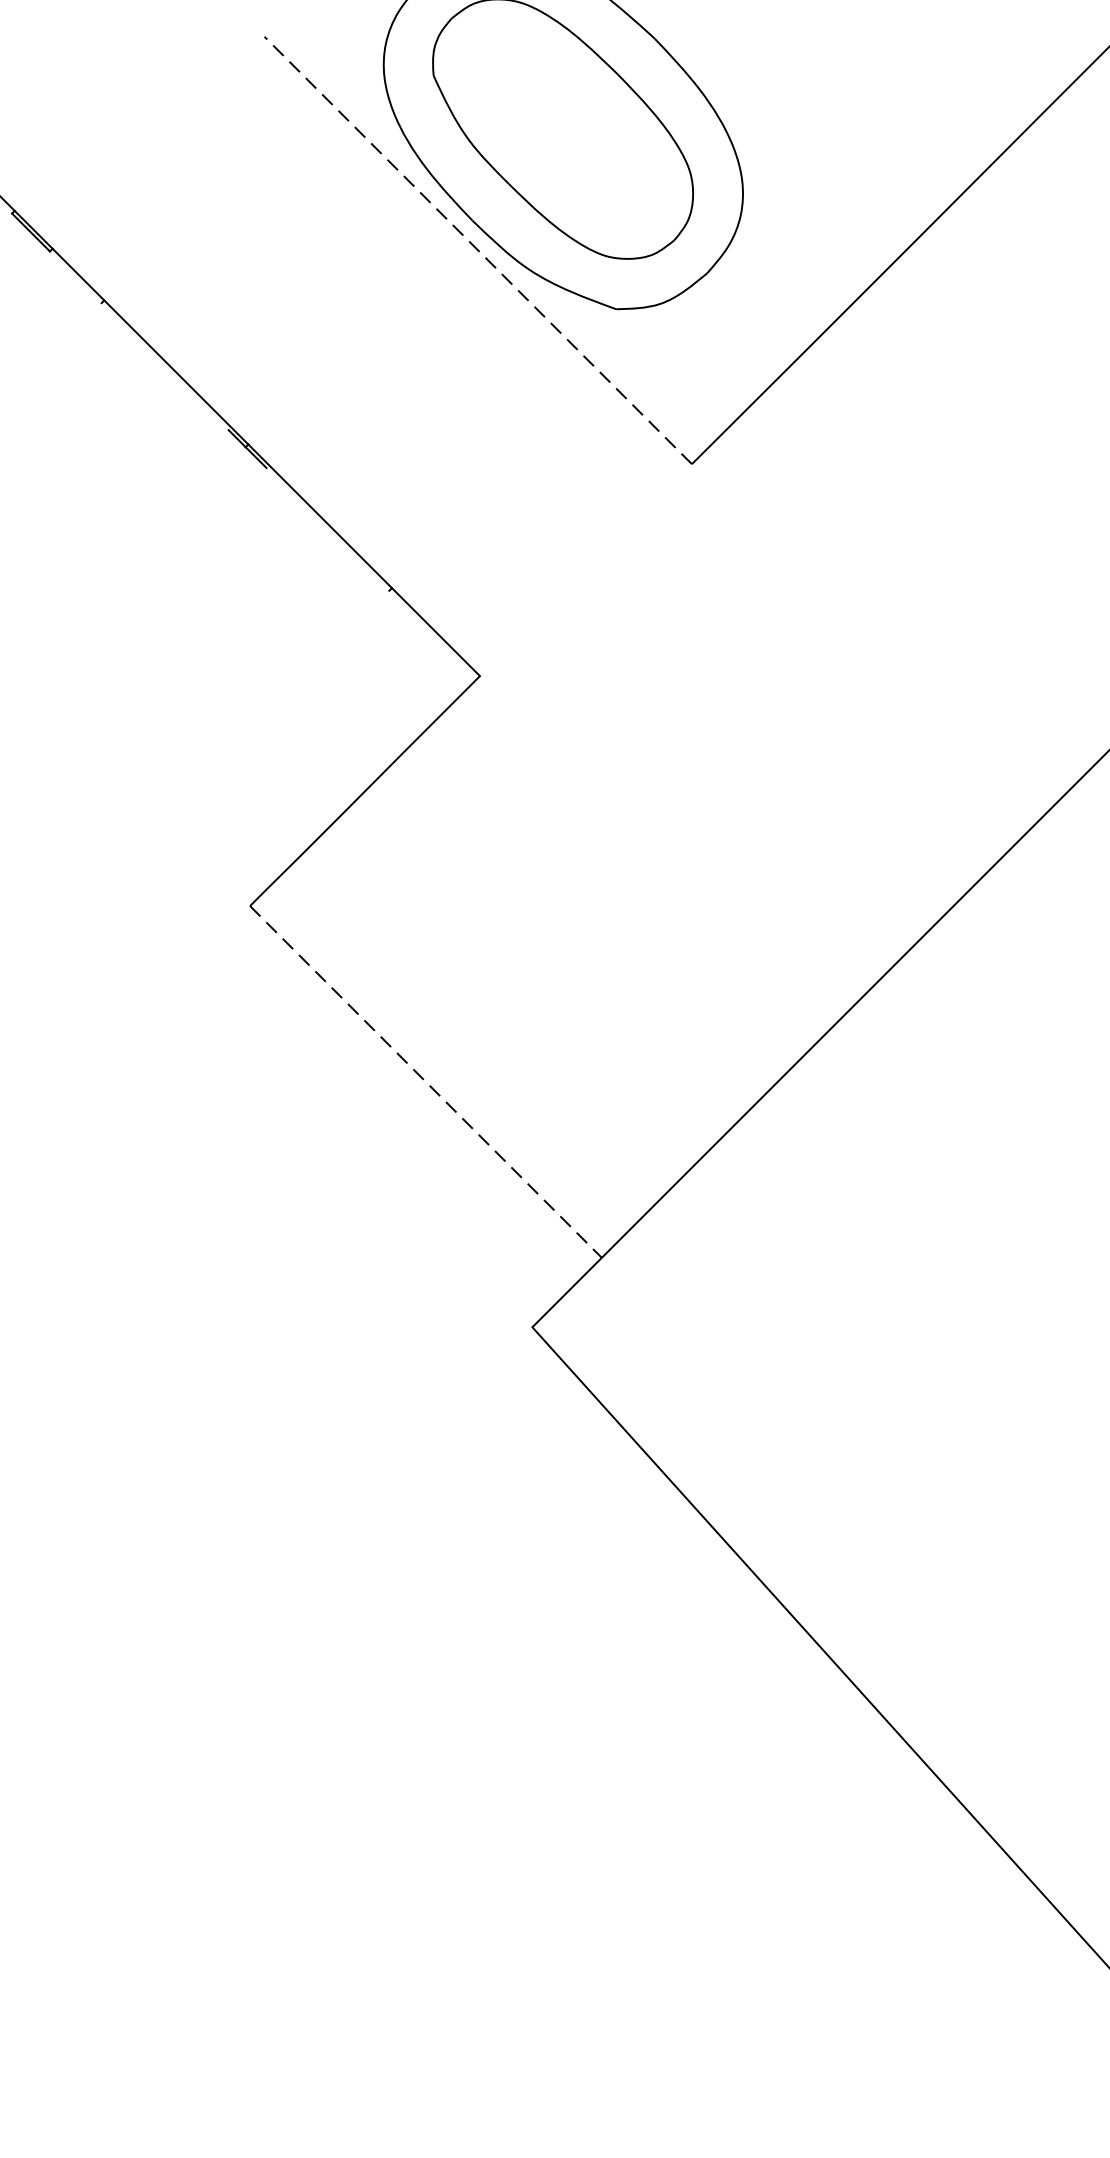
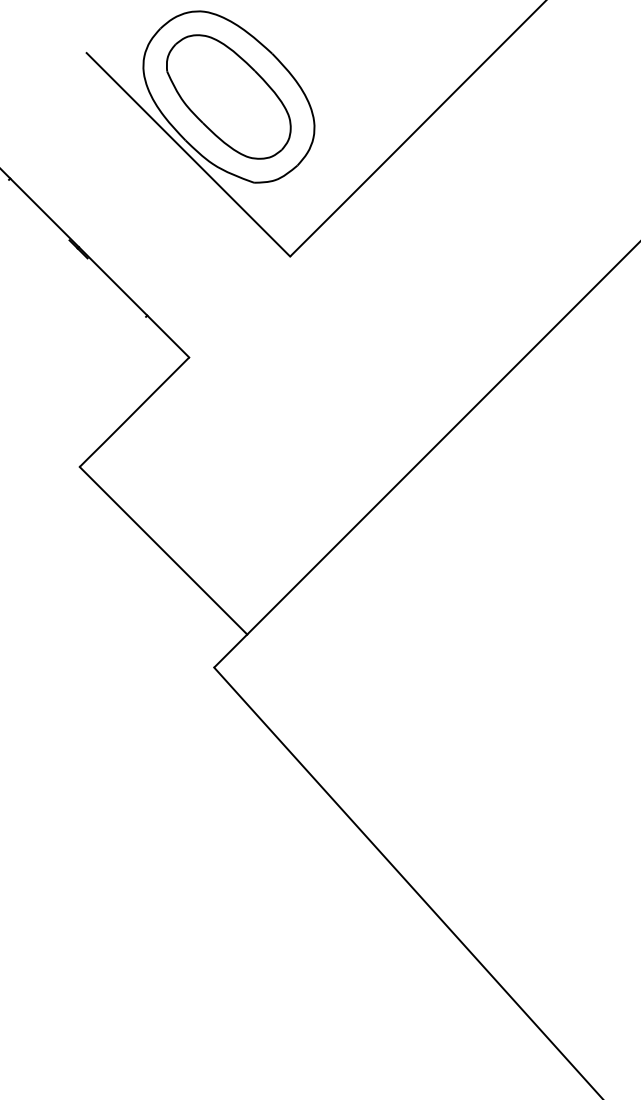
line: (478, 249) -> (188, 154), dashed -> solid
line: (425, 1081) -> (163, 550), dashed -> solid

